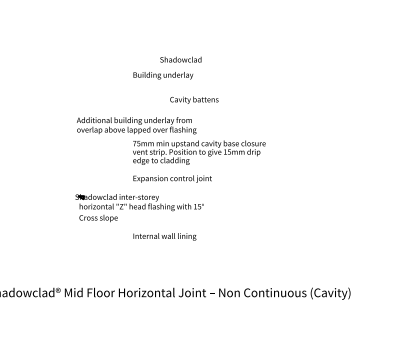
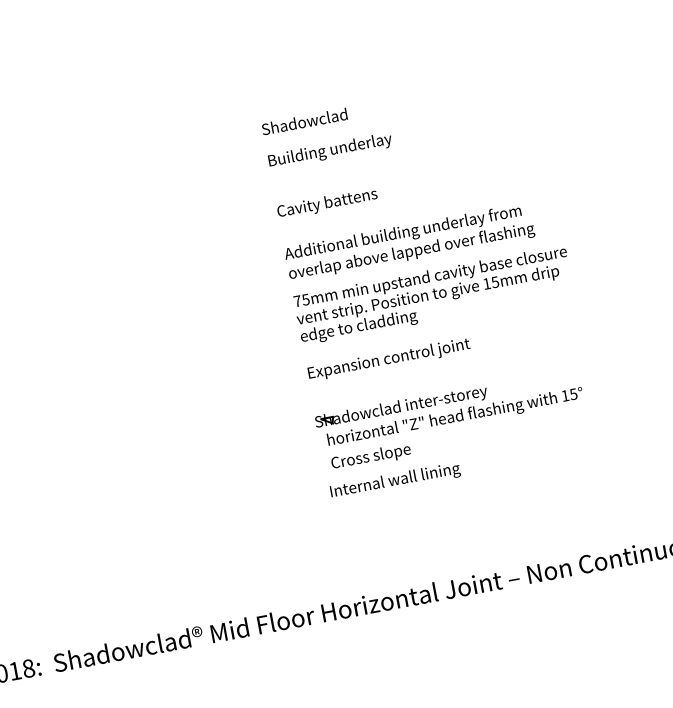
text: (180, 59) -> (303, 121), moved
text: (194, 99) -> (327, 202), moved
text: (136, 125) -> (409, 241), moved
part: (139, 208) -> (451, 421), moved

